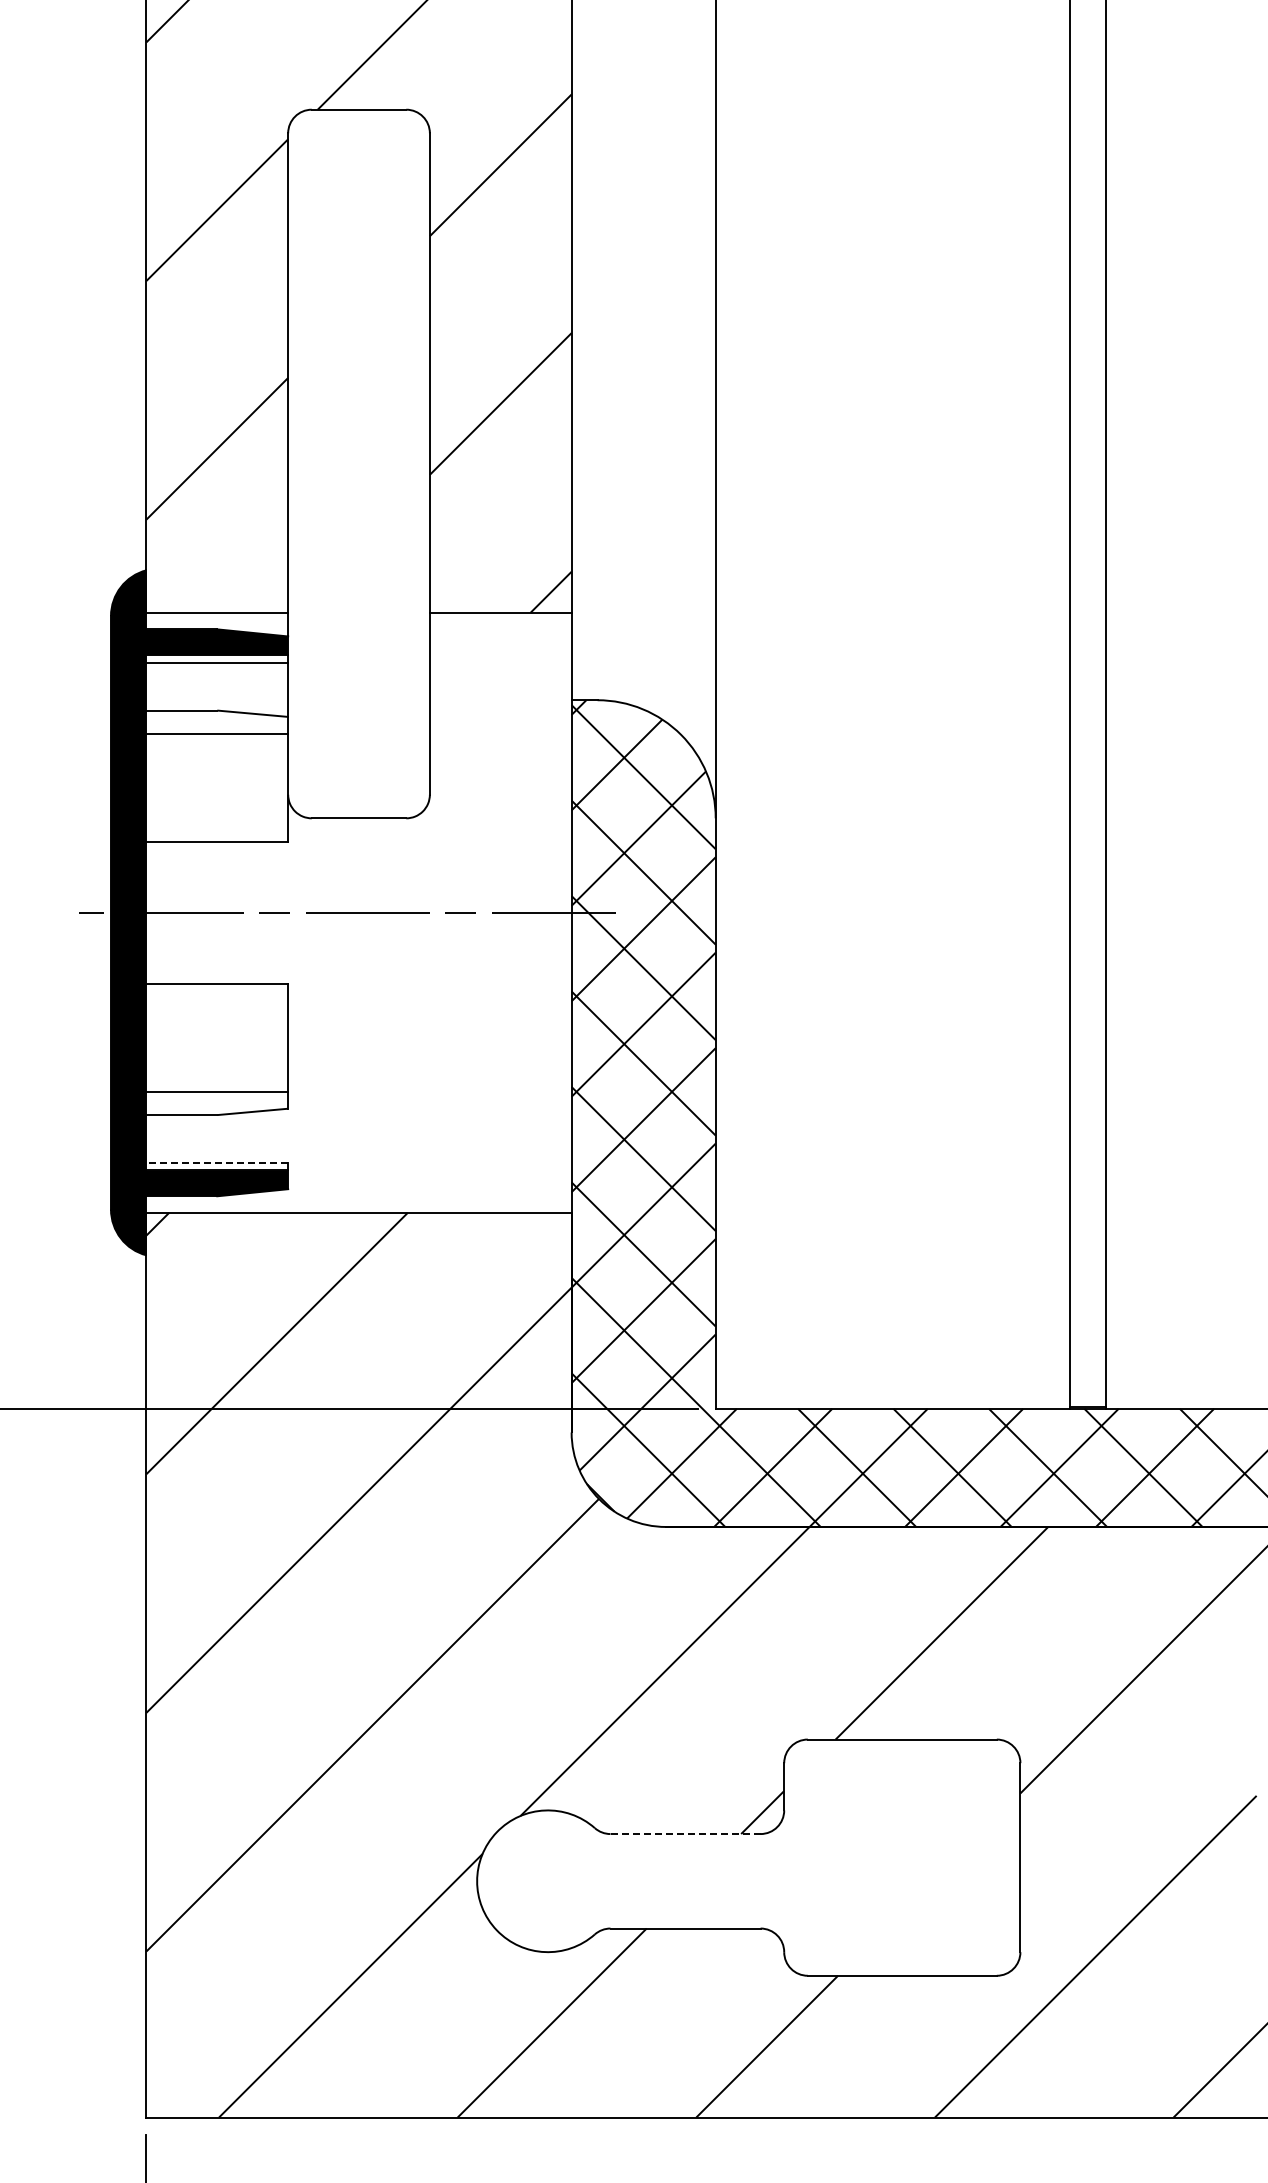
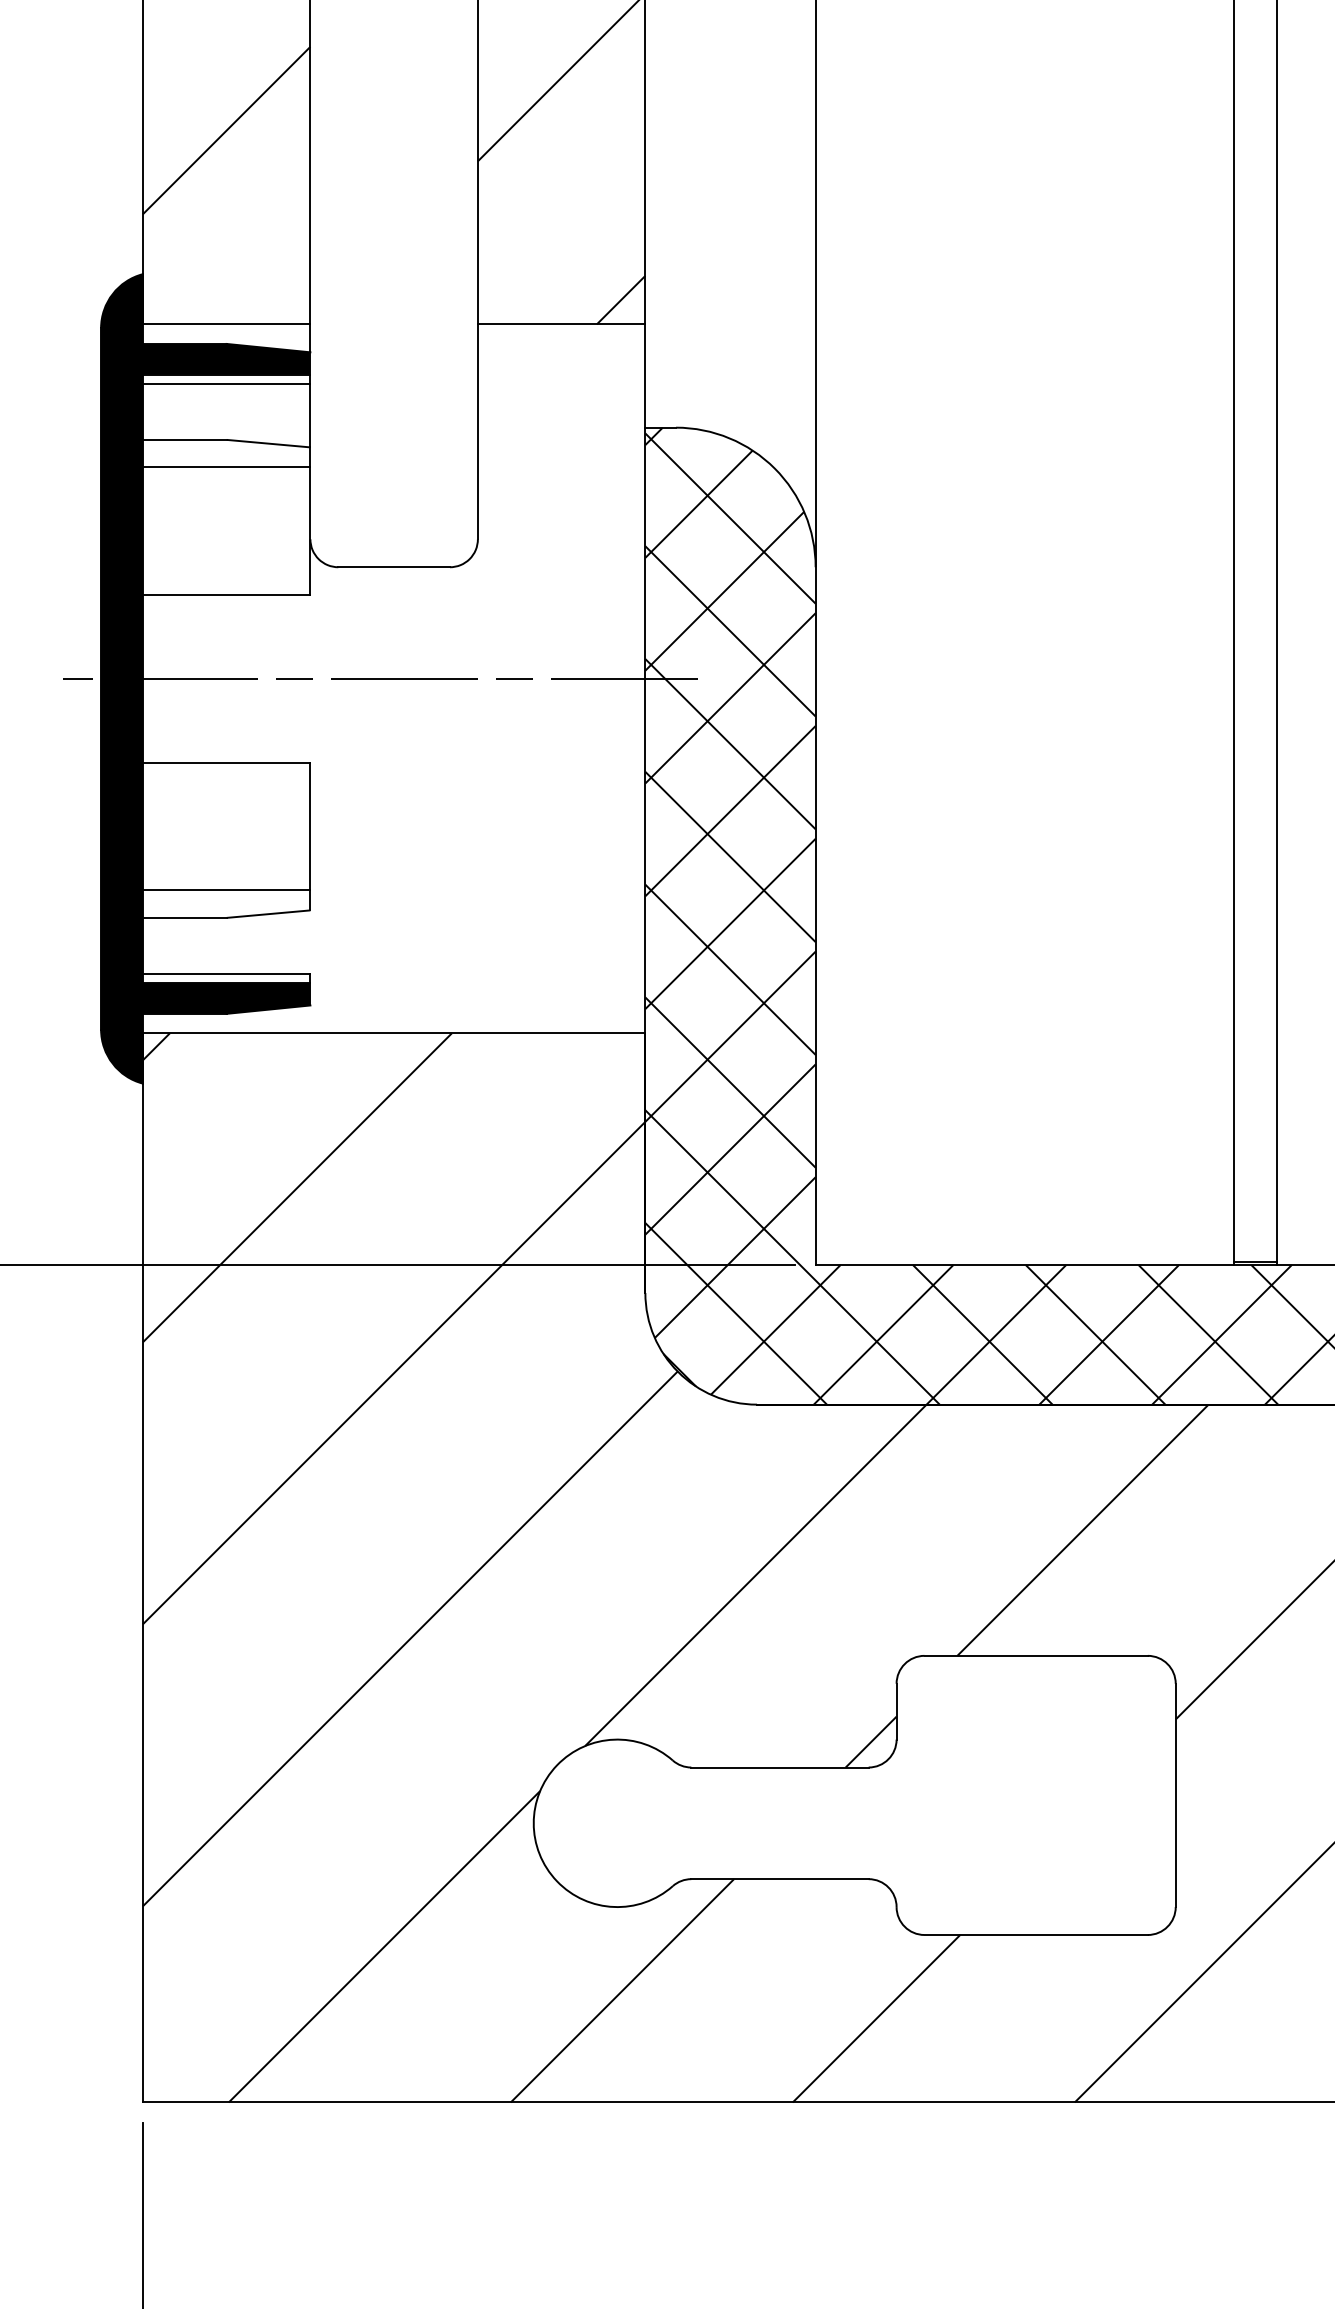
line: (217, 1162) -> (226, 973), dashed -> solid
line: (686, 1834) -> (781, 1768), dashed -> solid

